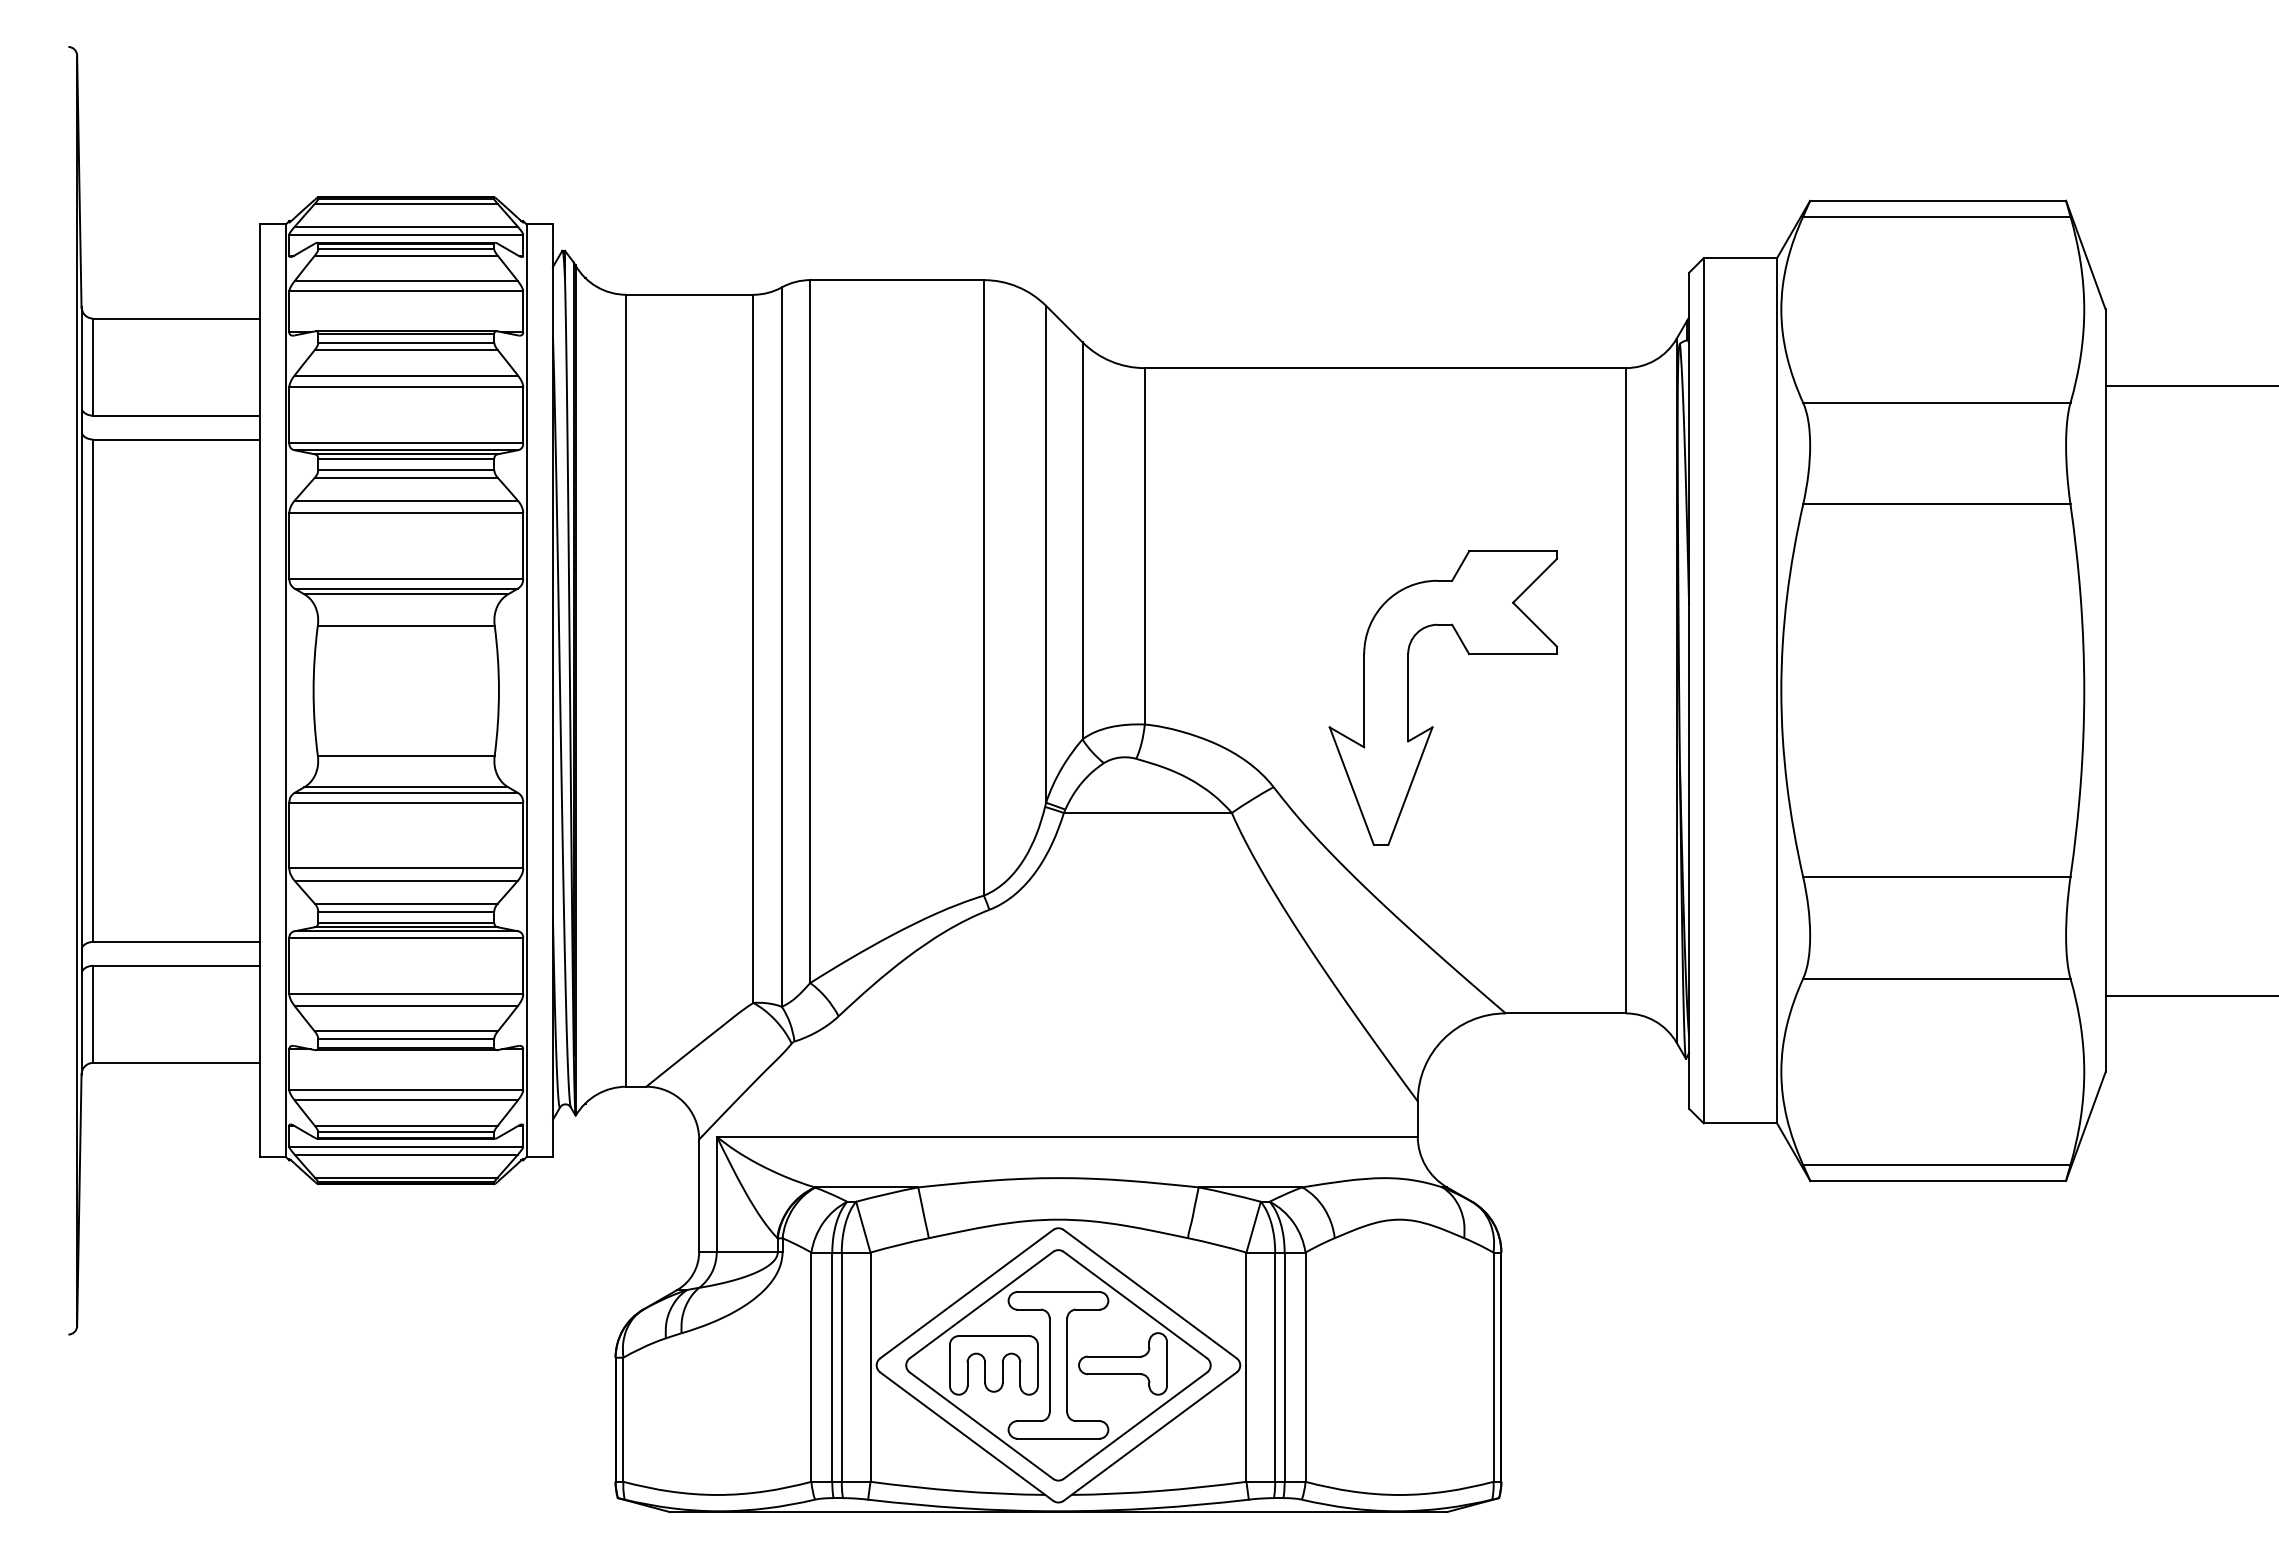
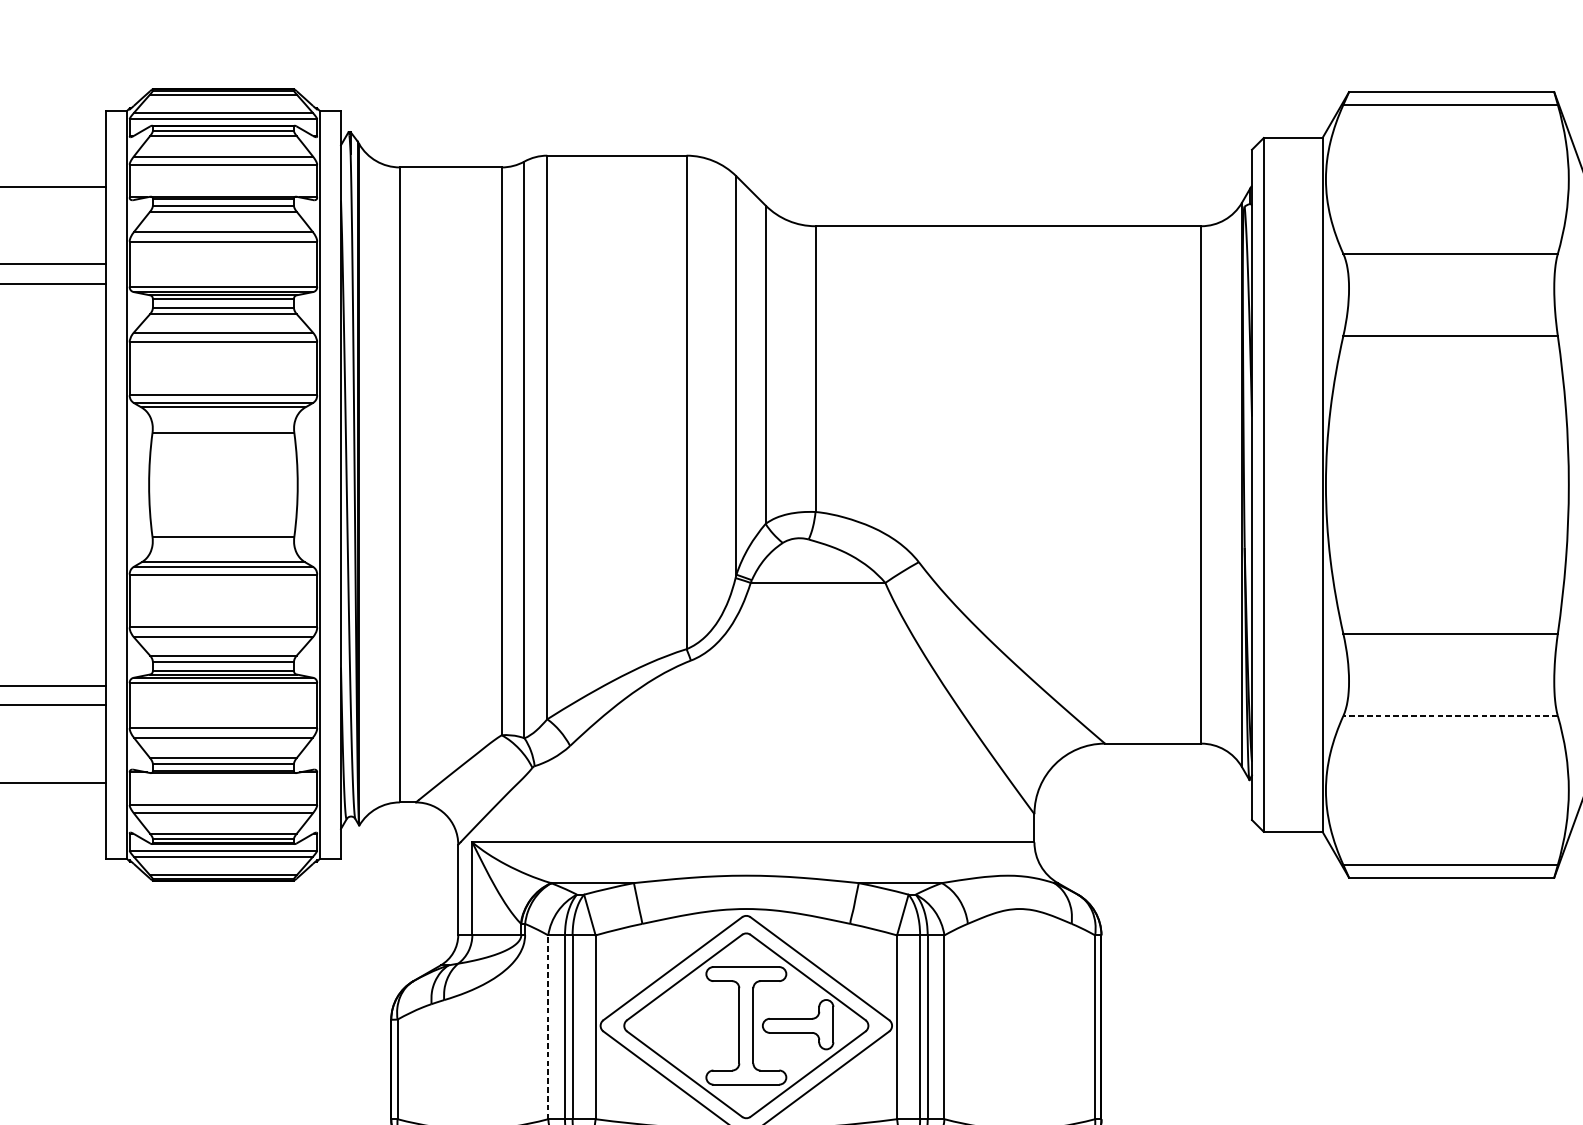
part: (1433, 726) -> (1047, 513), removed
line: (1936, 978) -> (1450, 715), solid -> dashed
part: (993, 1365) -> (694, 1025), removed
line: (811, 1367) -> (548, 1027), solid -> dashed

